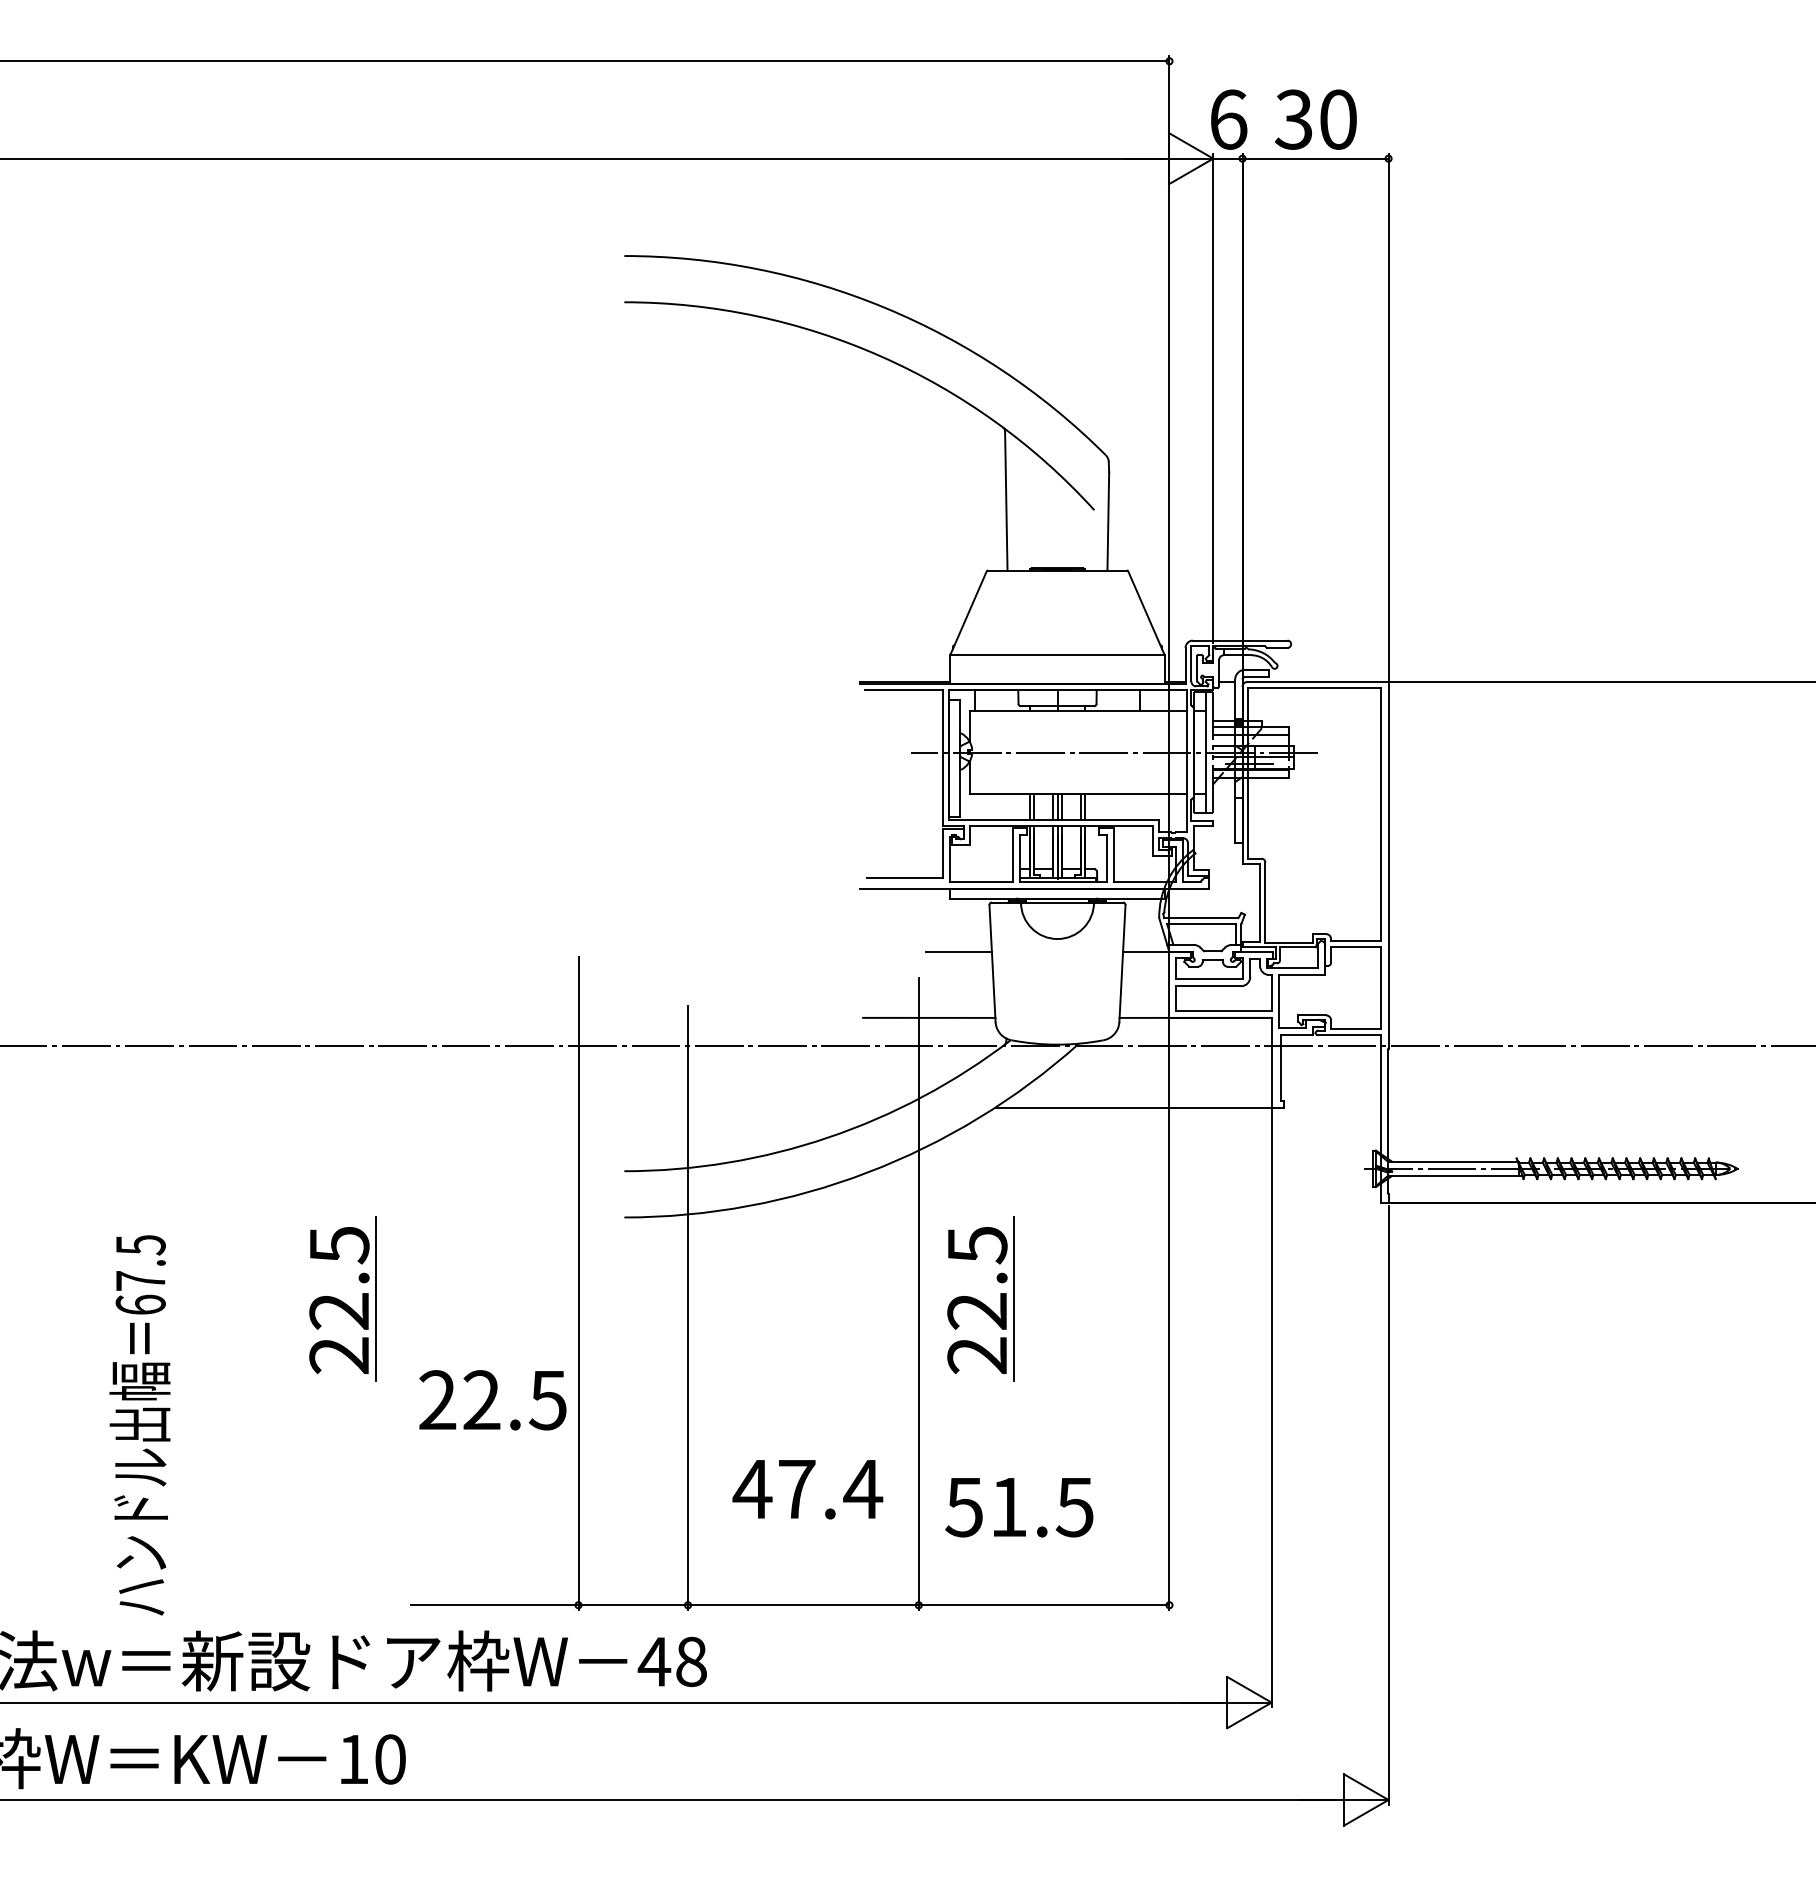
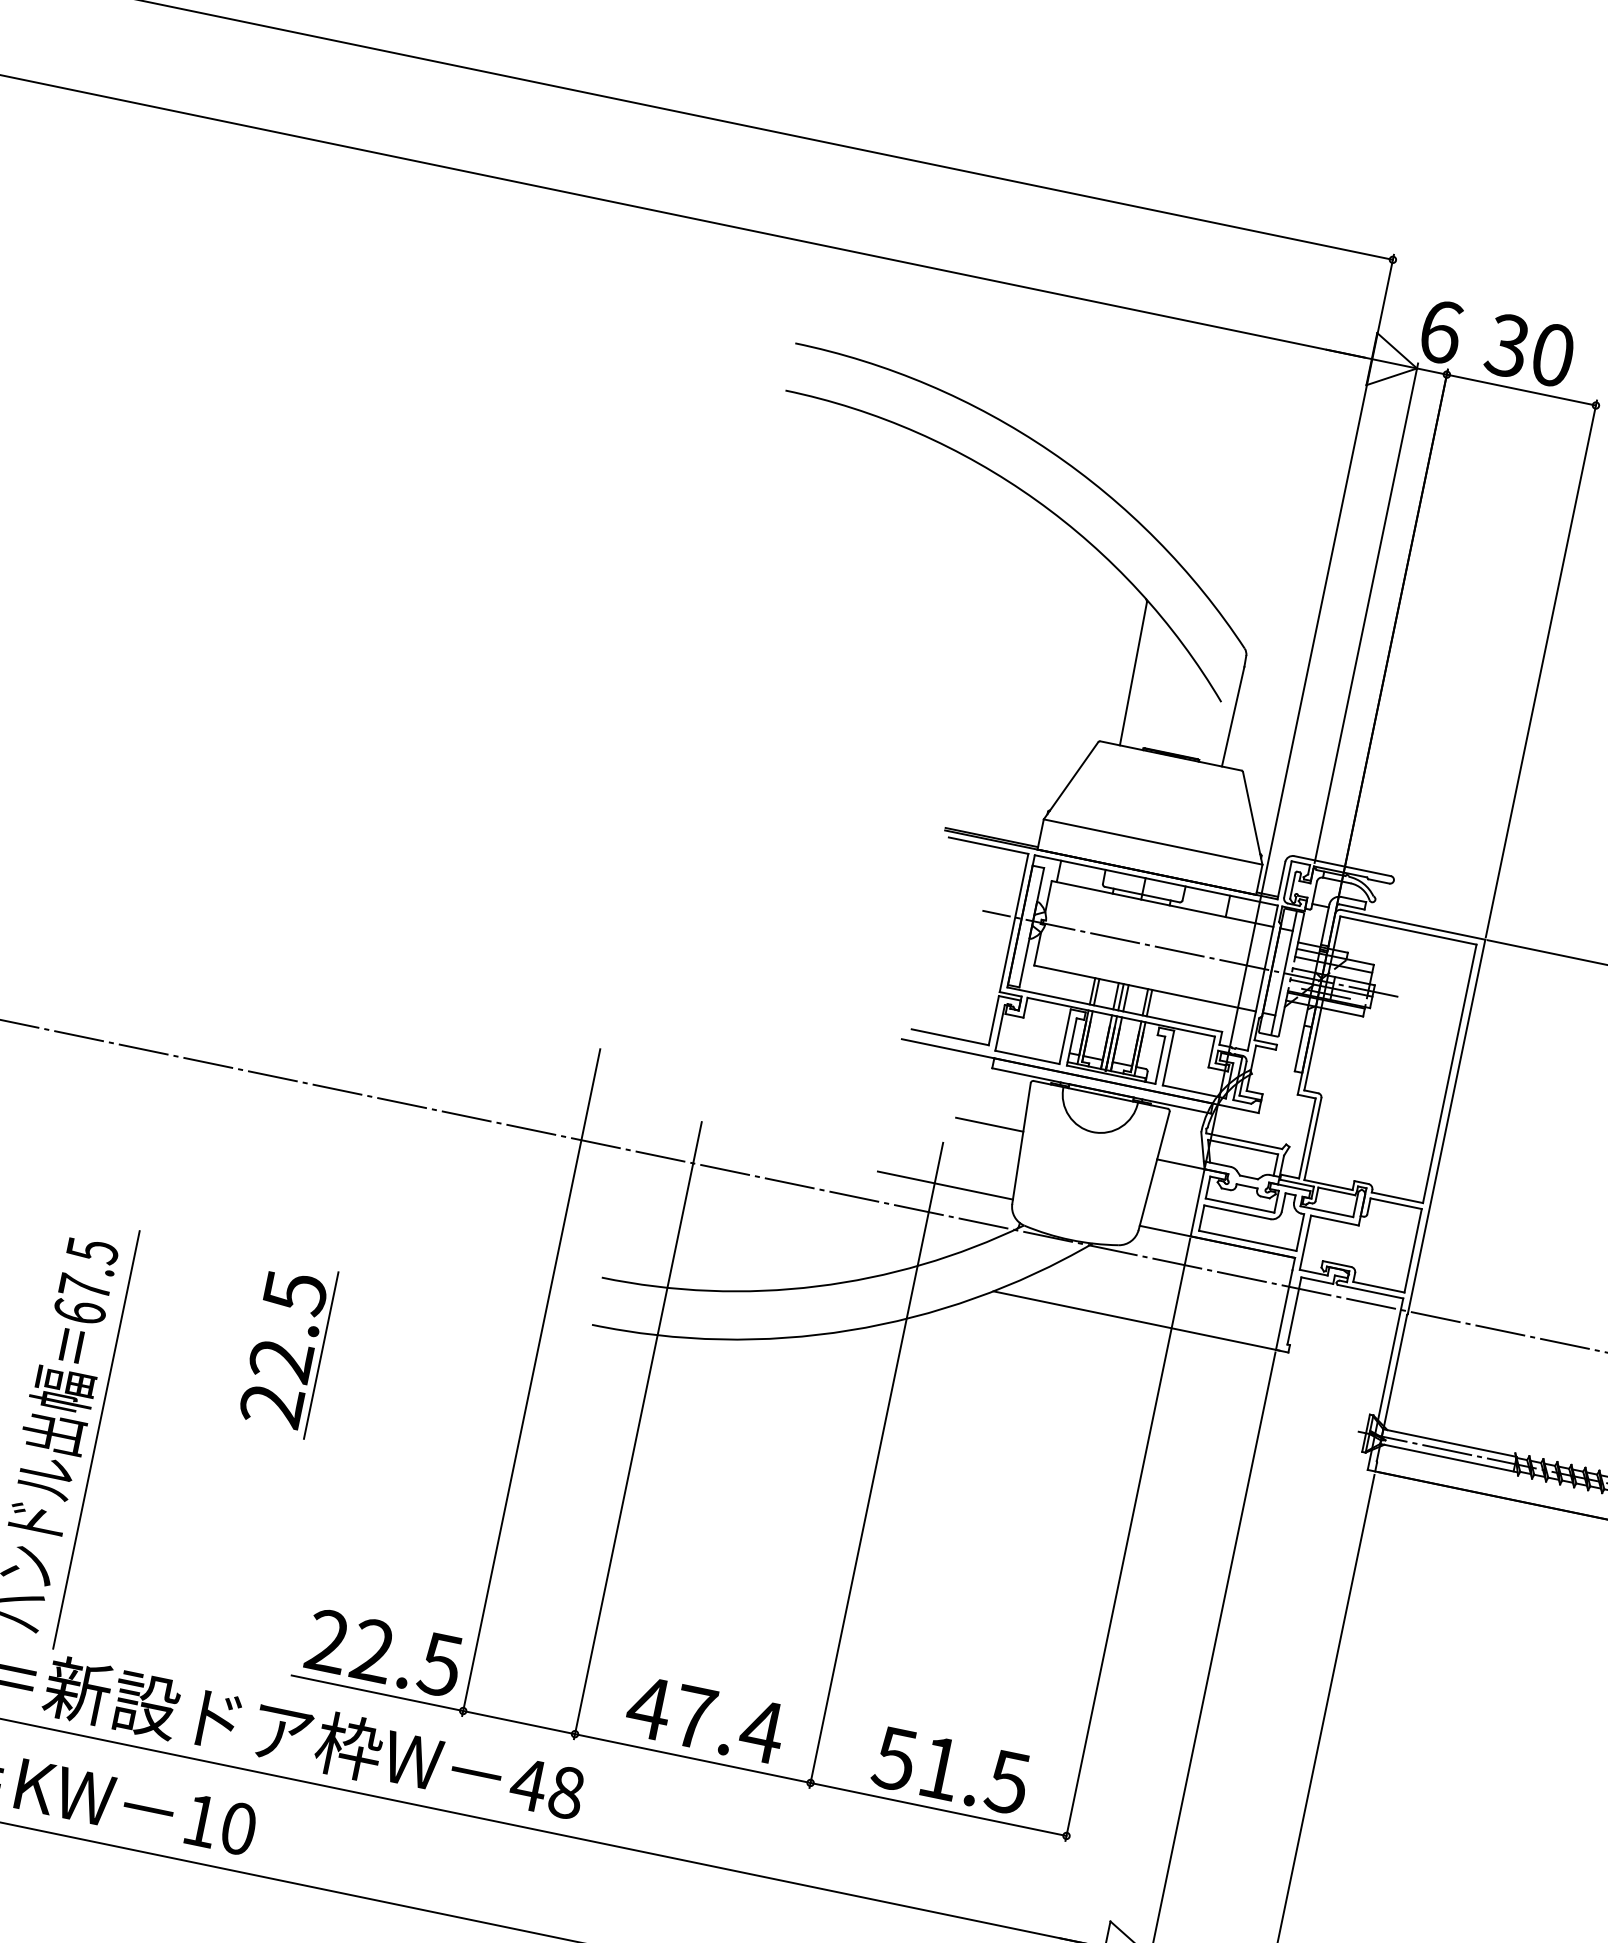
part: (980, 1298) -> (938, 1482), removed
text: (492, 1400) -> (383, 1653), moved
line: (181, 1421) -> (96, 1439), added
text: (807, 1489) -> (705, 1719), moved
text: (1019, 1507) -> (951, 1770), moved

